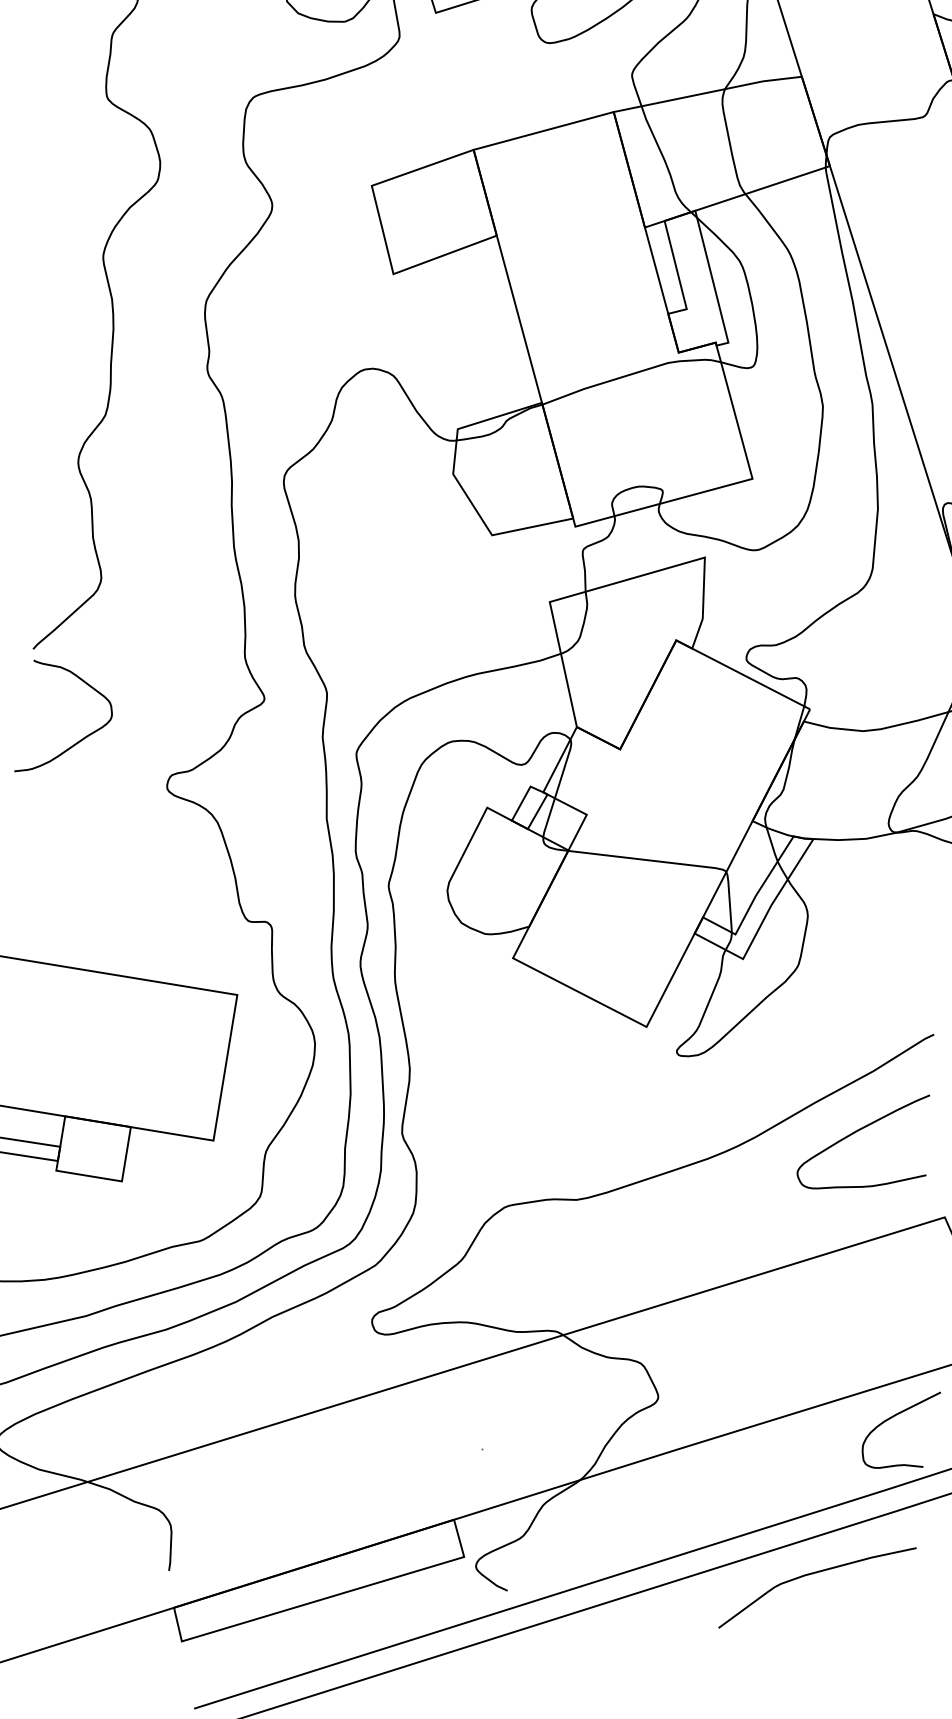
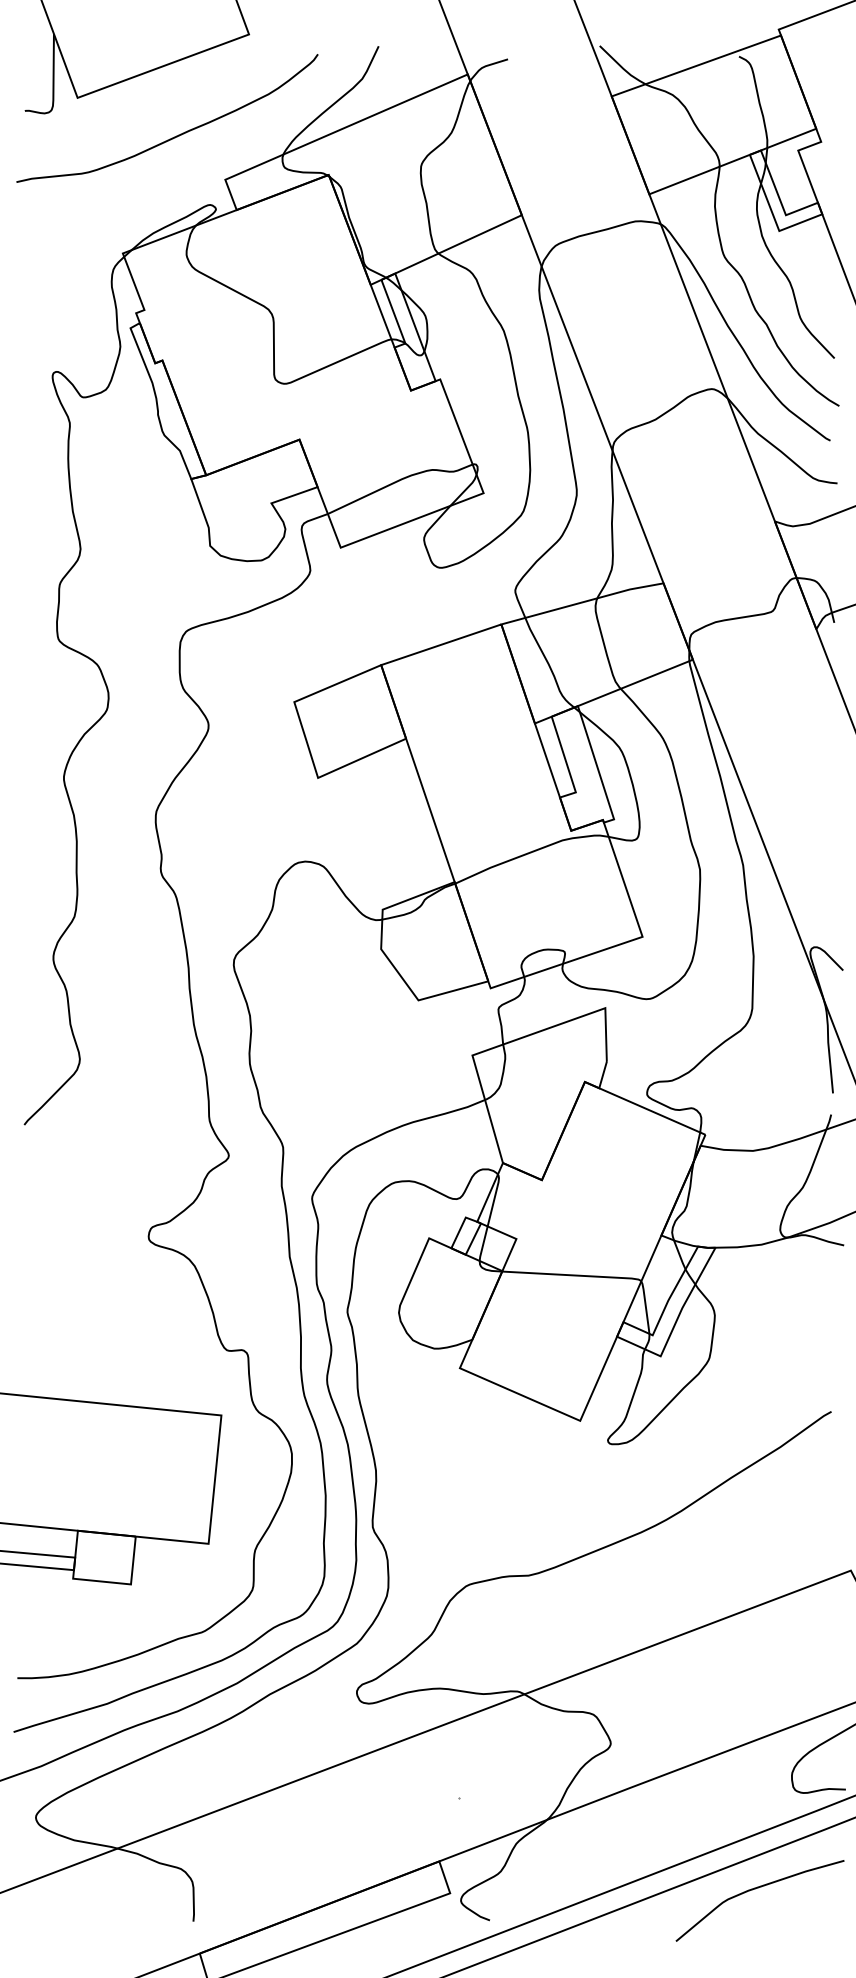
curve: (78, 740) -> (68, 1202), removed
curve: (856, 1132) -> (769, 1501), removed

